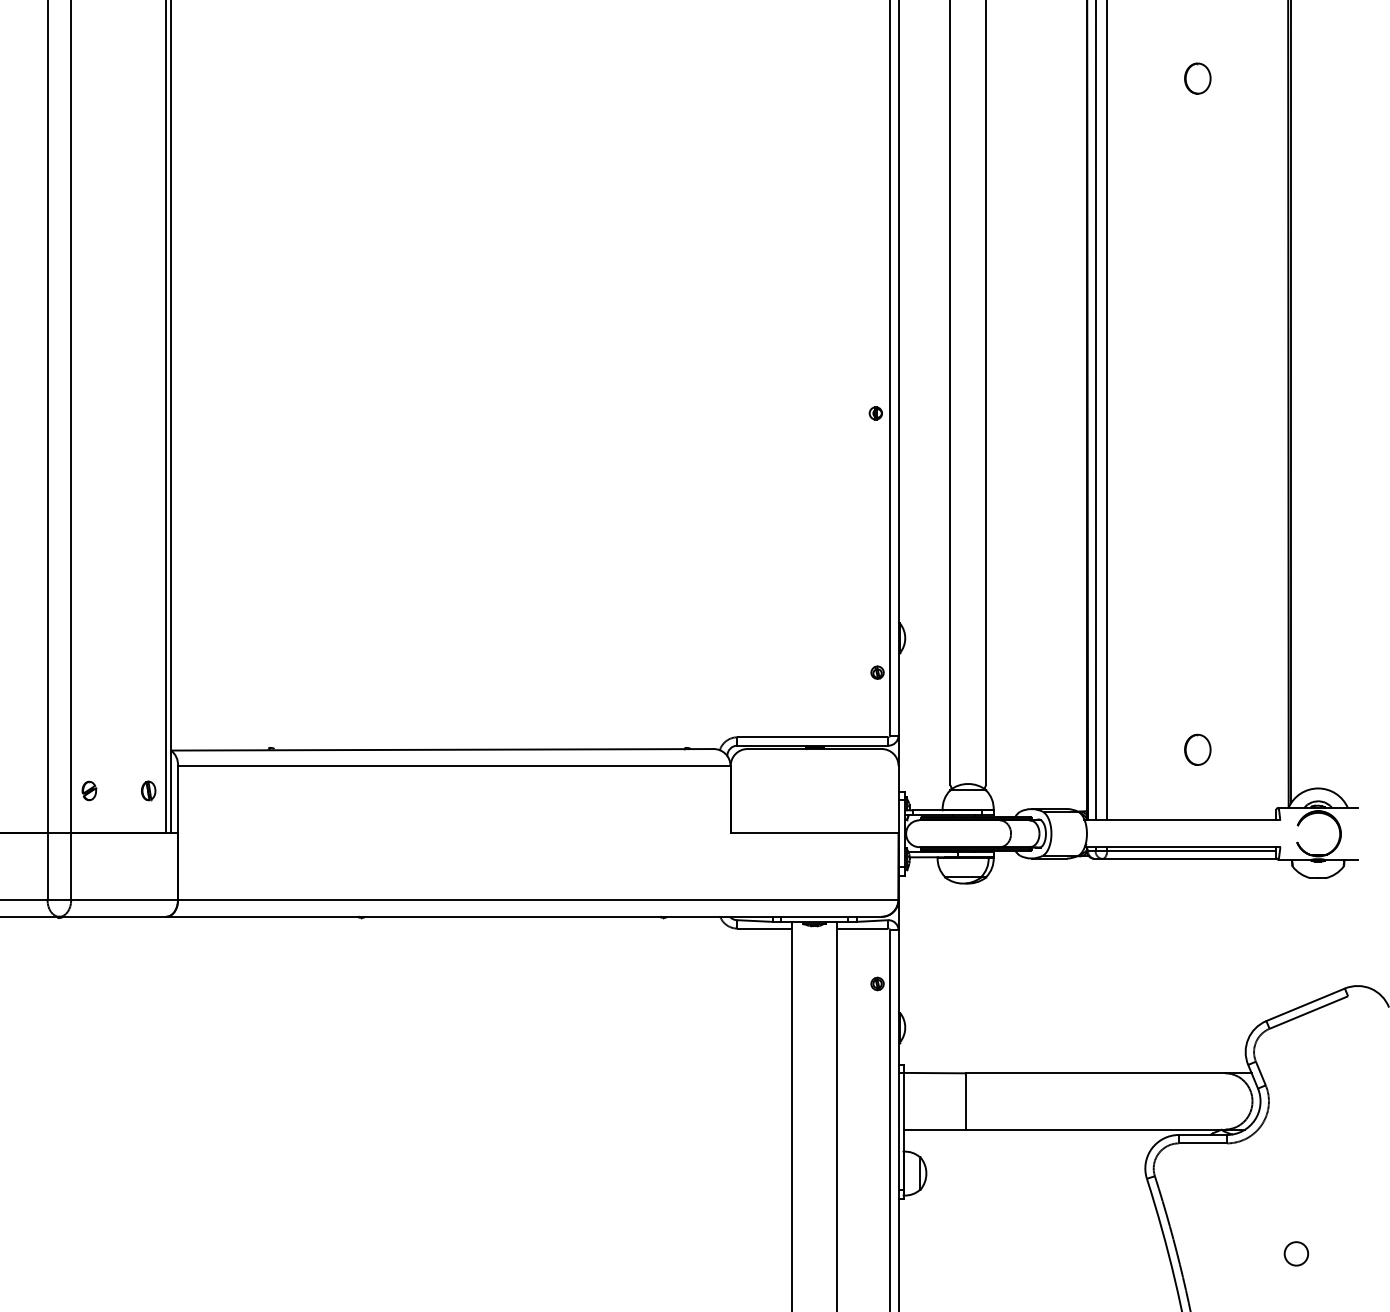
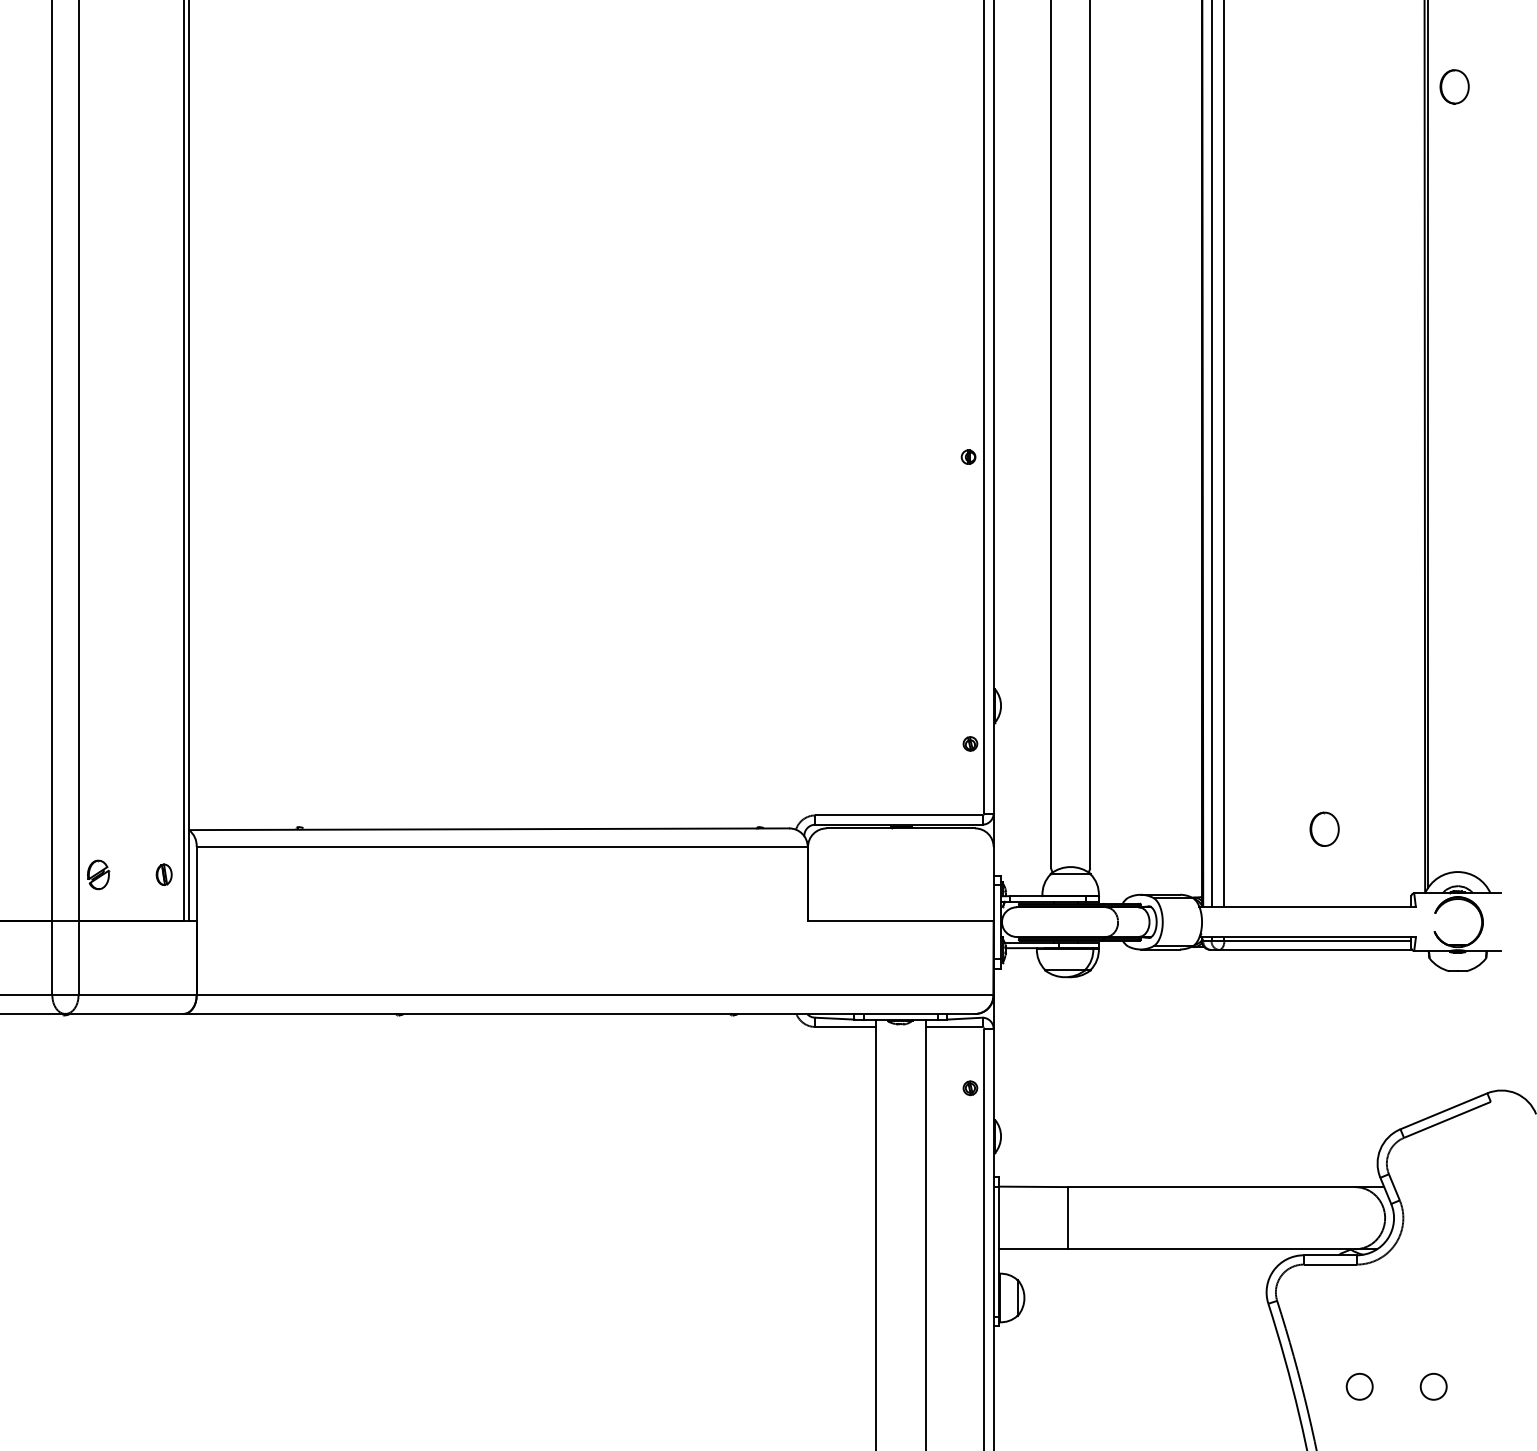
part: (1197, 78) -> (1454, 86), moved
part: (89, 790) -> (98, 874), size x1.4
circle: (1229, 1253) -> (1359, 1386), added

